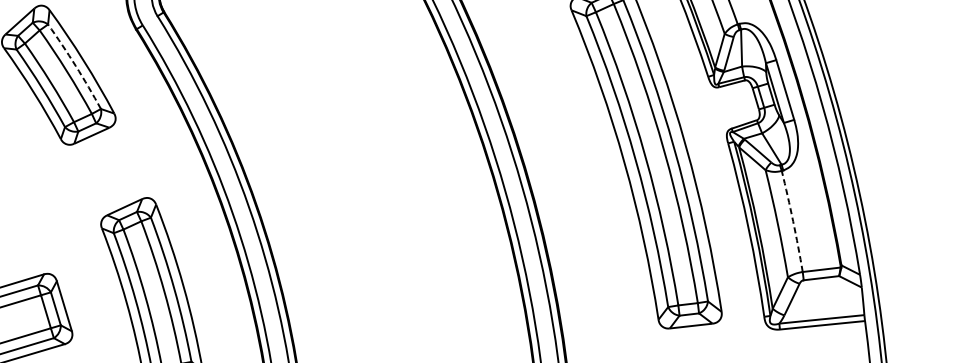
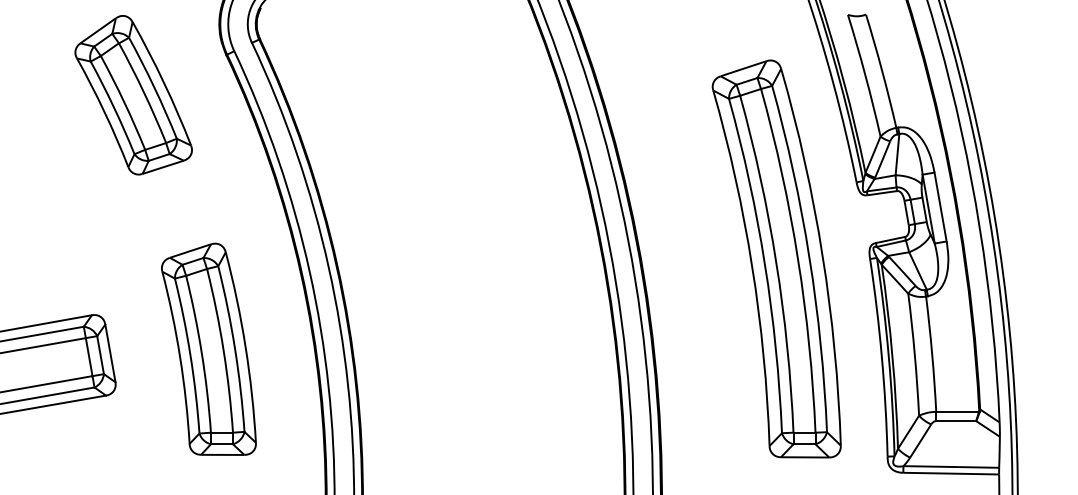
arc: (75, 65) -> (154, 87), dashed -> solid
arc: (793, 221) -> (932, 354), dashed -> solid

